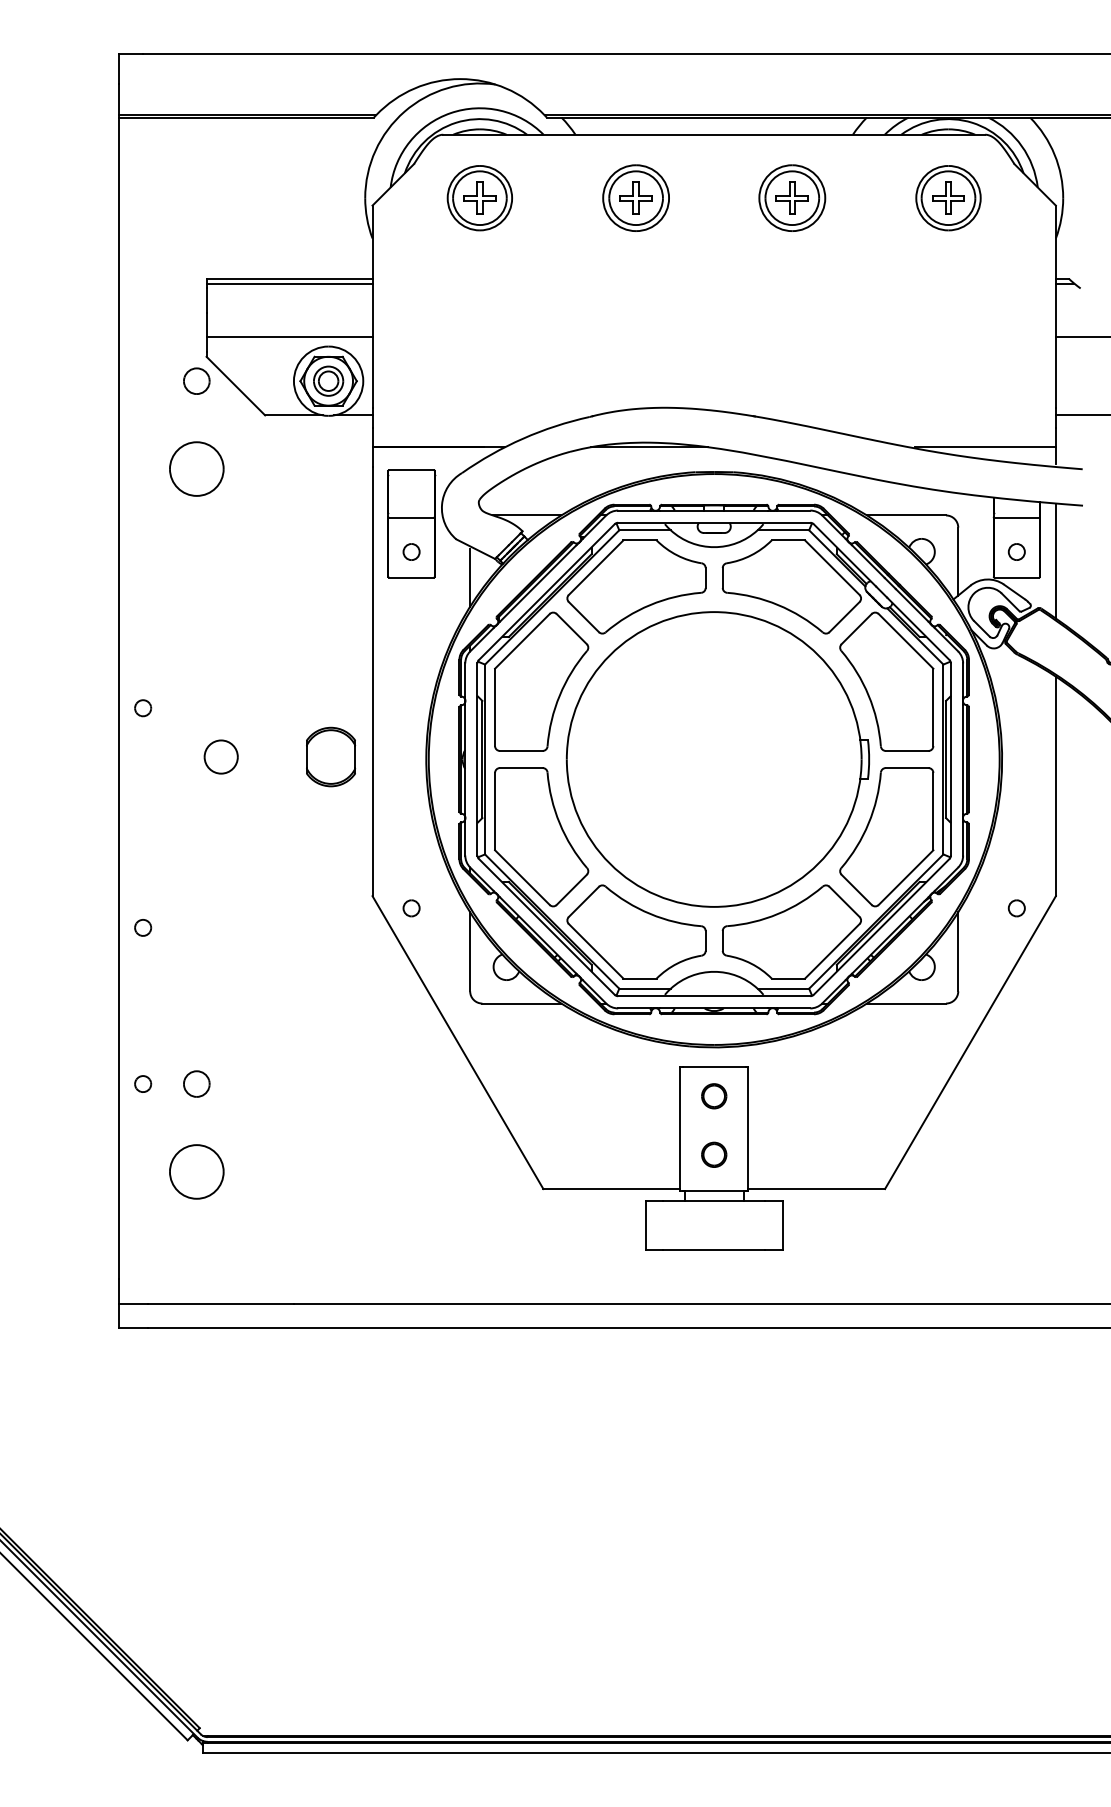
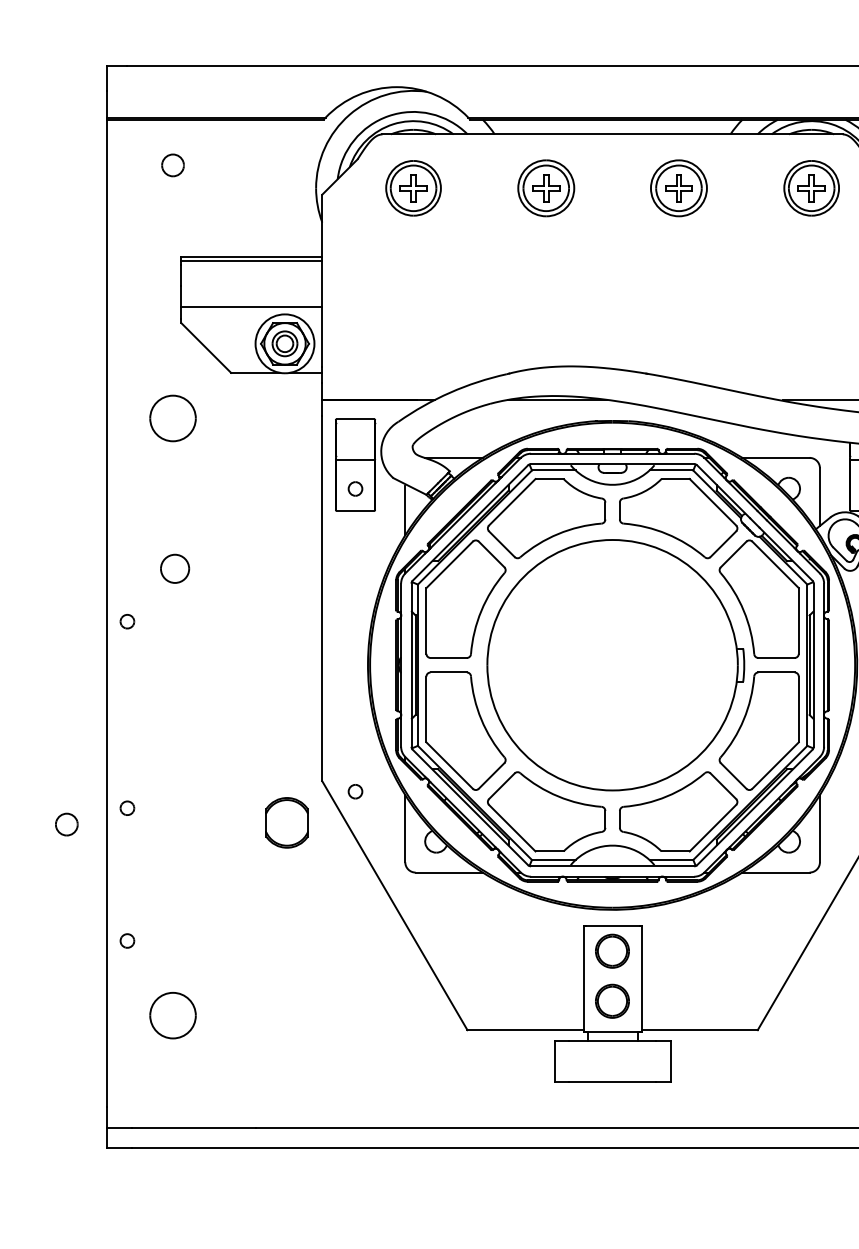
part: (196, 380) -> (172, 164), moved
part: (220, 756) -> (174, 568), moved
part: (331, 756) -> (287, 822), moved
part: (196, 1083) -> (66, 824), moved
part: (714, 1096) -> (612, 951), size x1.6
part: (714, 1154) -> (612, 1000), size x1.6

